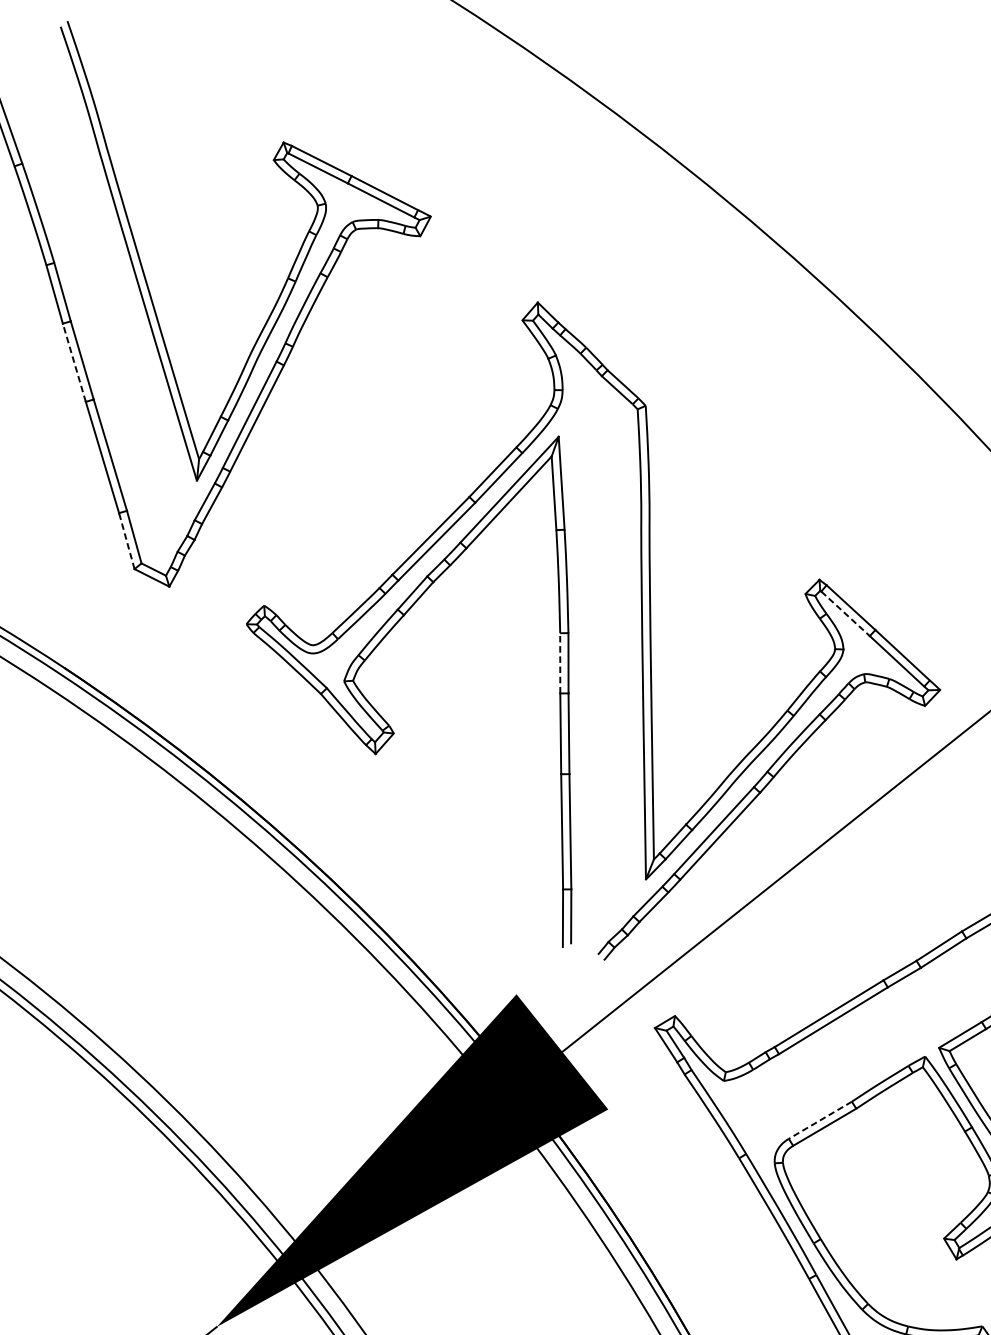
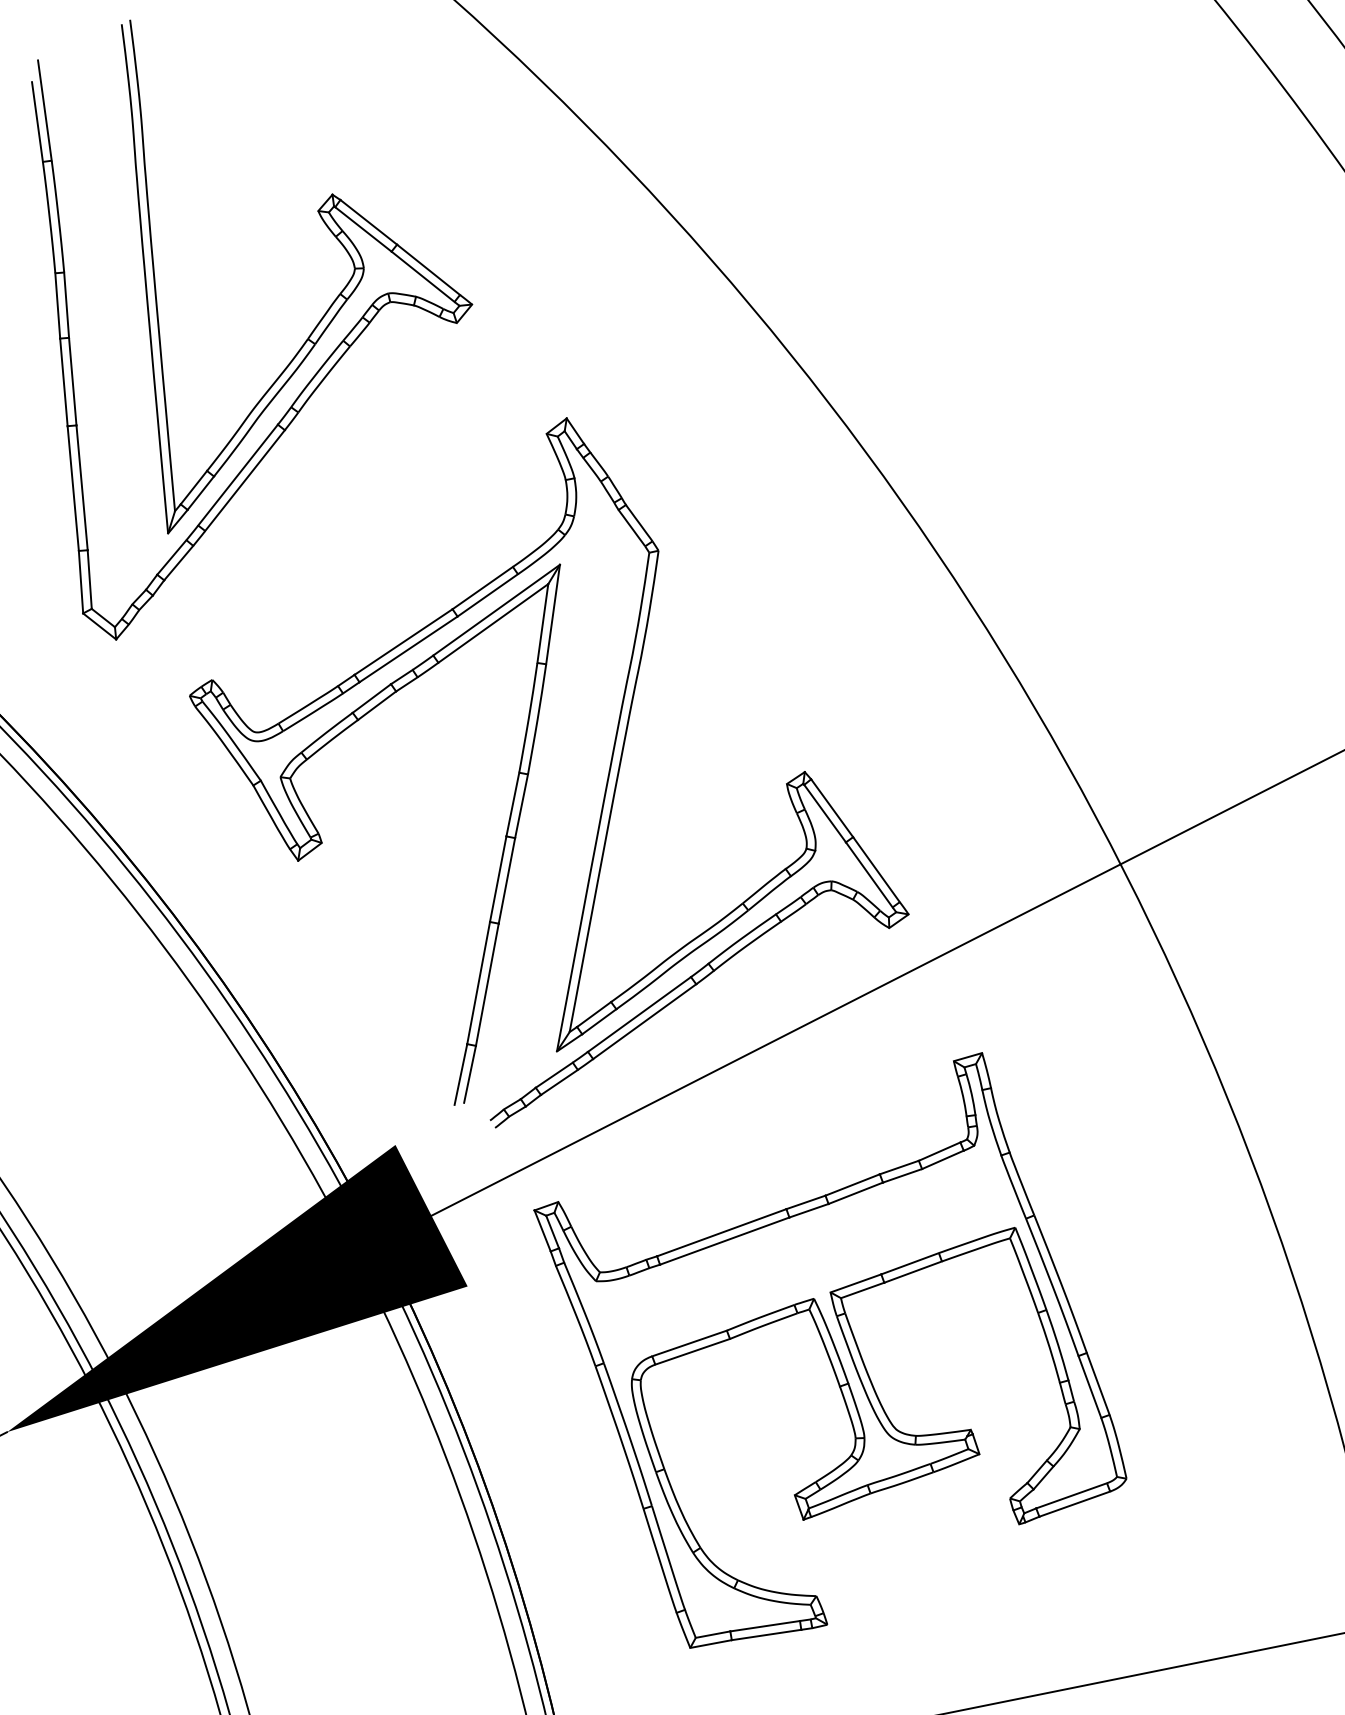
line: (74, 362) -> (63, 382), dashed -> solid
line: (126, 540) -> (80, 581), dashed -> solid
line: (845, 613) -> (825, 813), dashed -> solid
line: (559, 663) -> (512, 804), dashed -> solid
line: (820, 1120) -> (689, 1343), dashed -> solid

